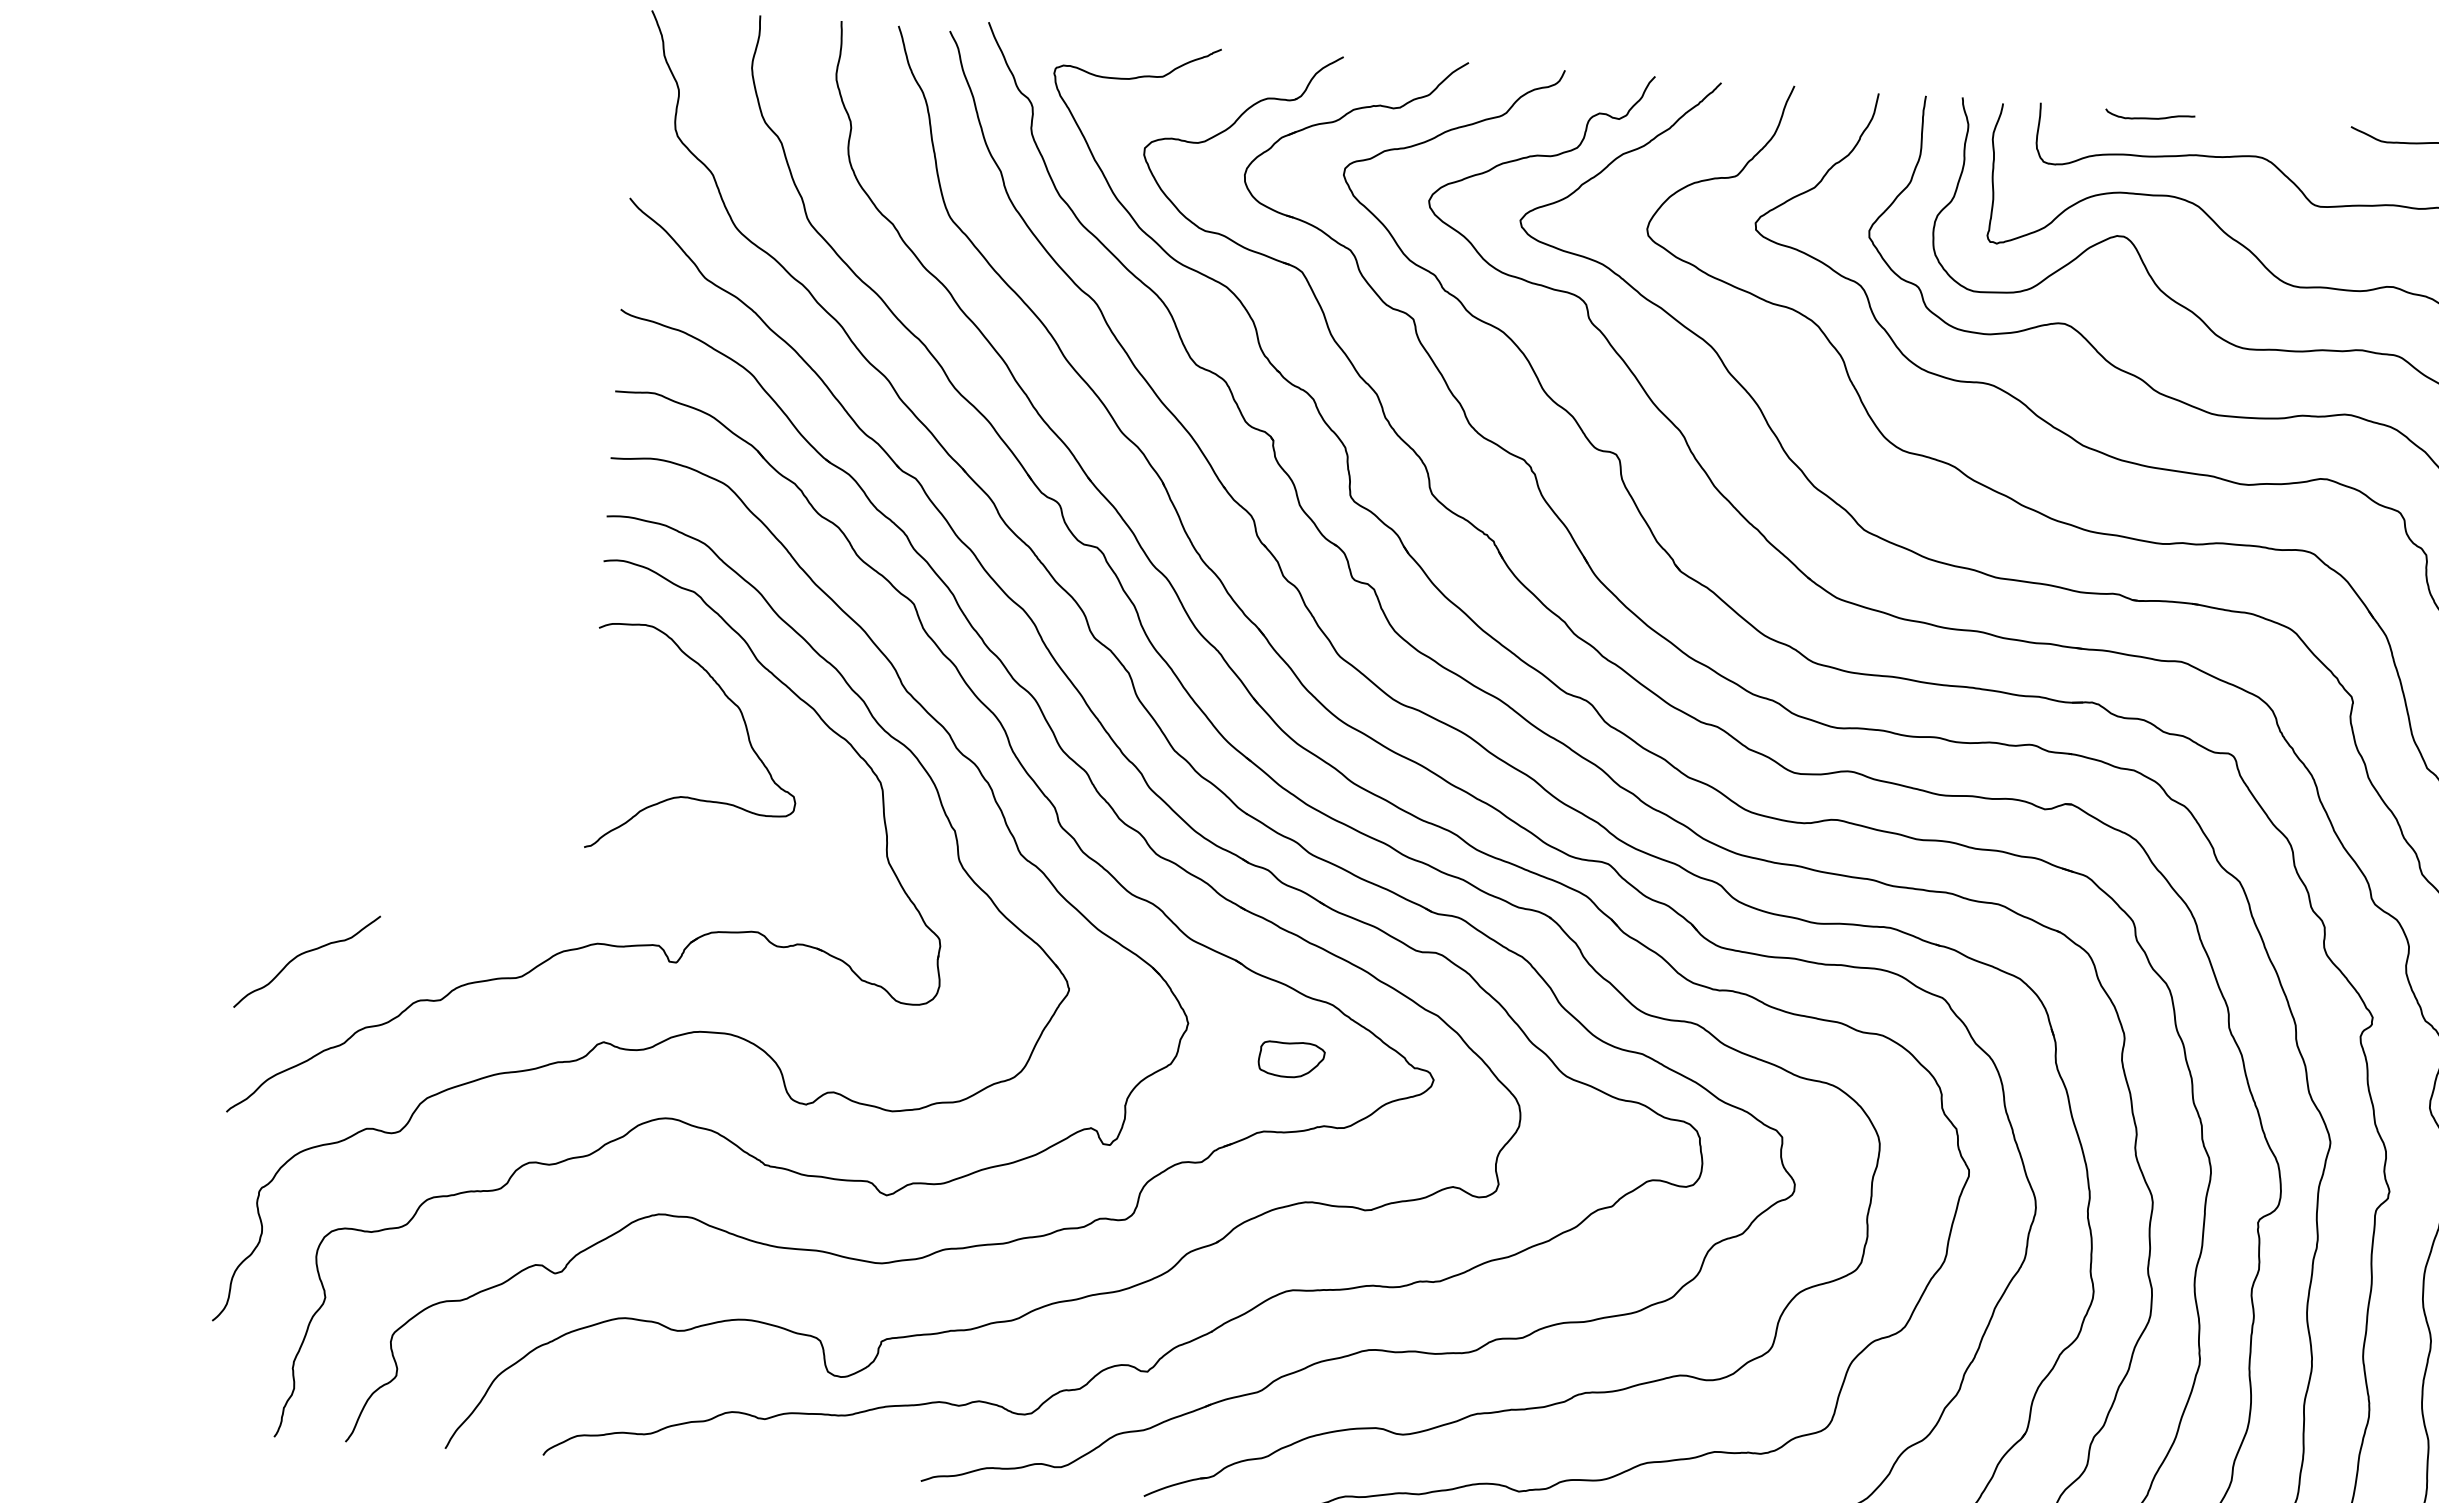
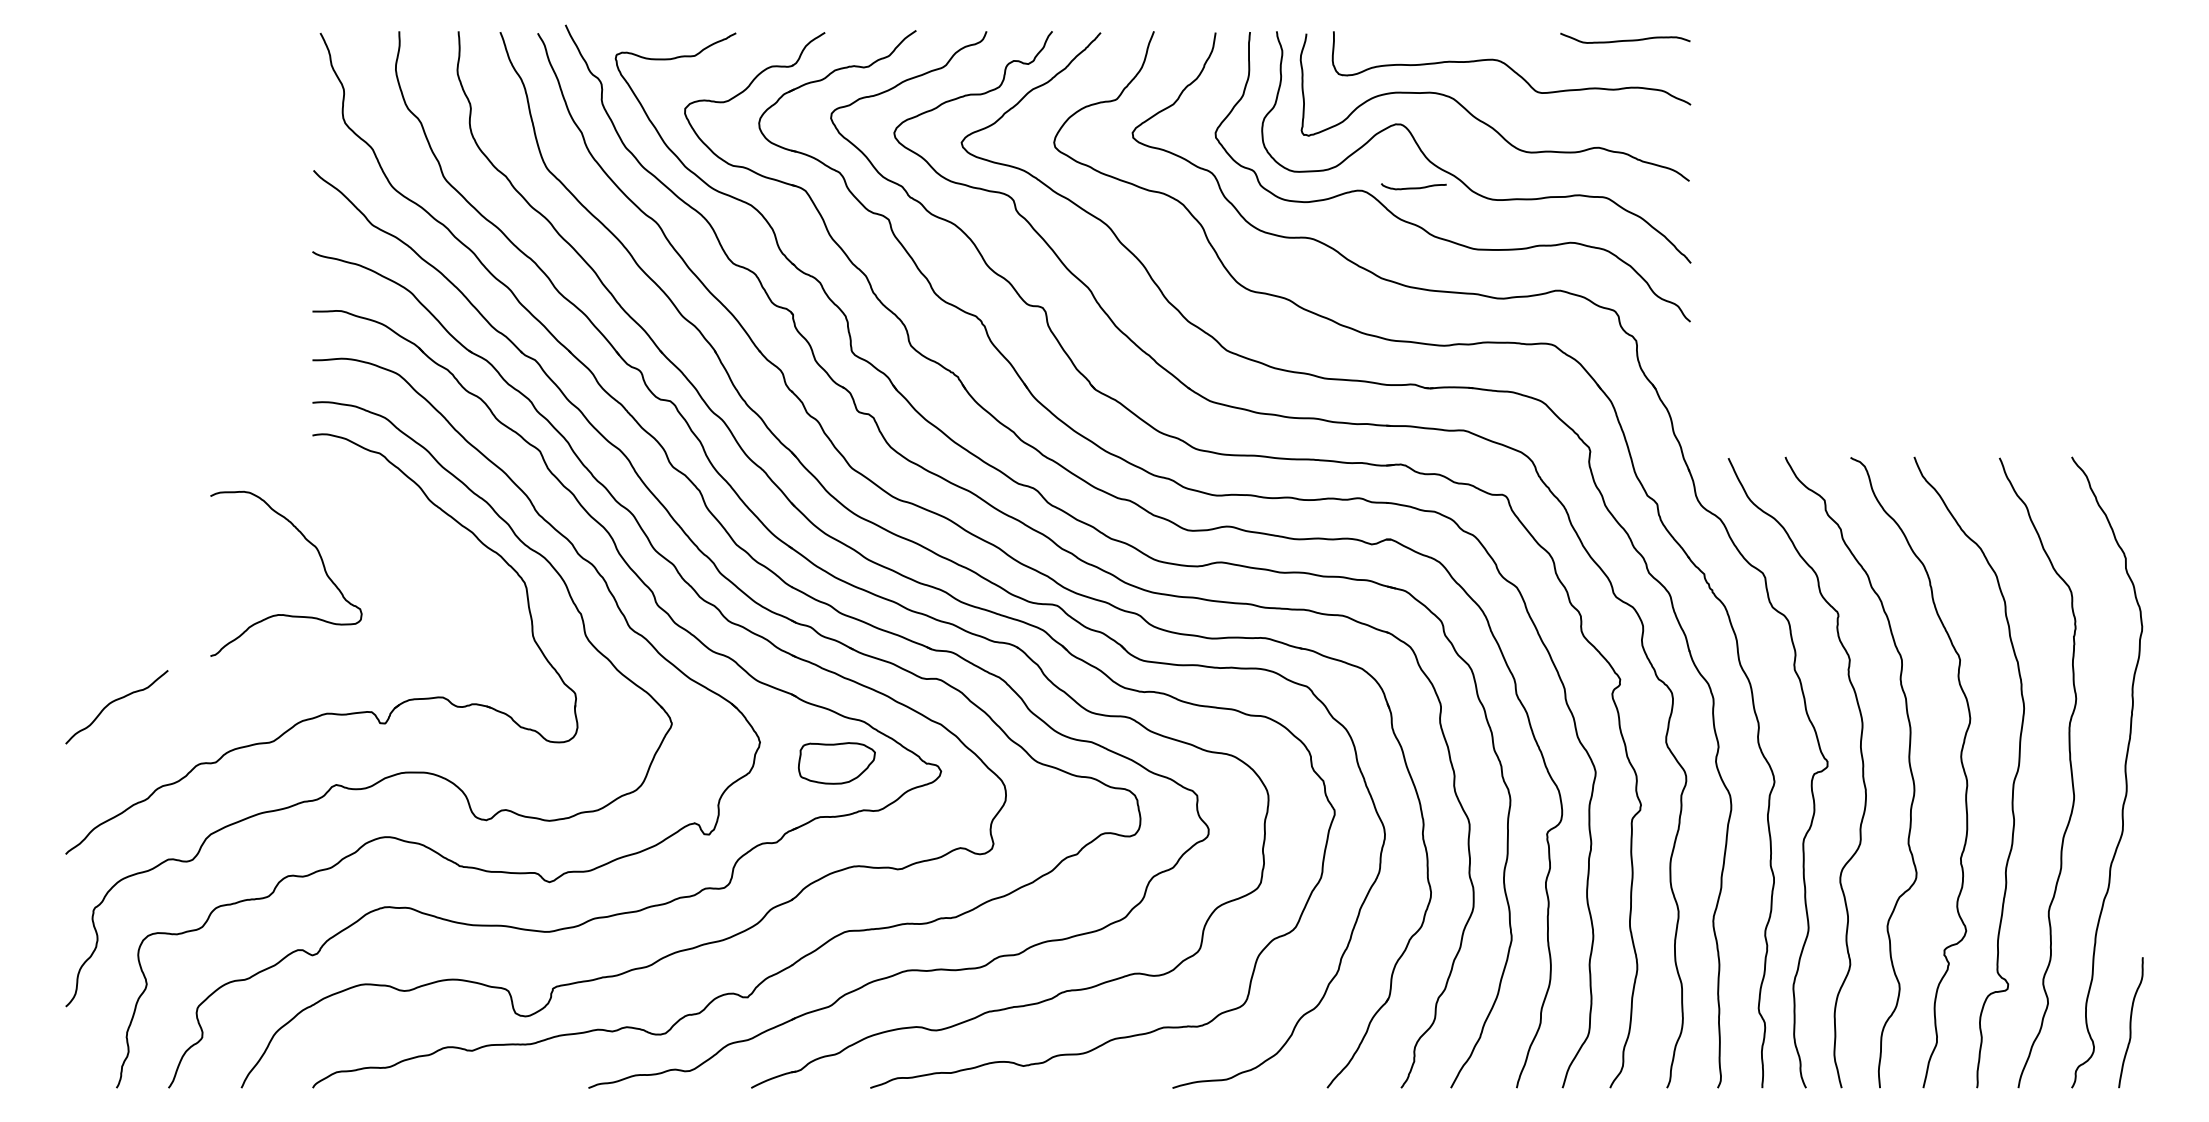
curve: (2149, 117) -> (1413, 187), moved
curve: (744, 729) -> (321, 562), moved
curve: (302, 955) -> (113, 702), moved
part: (1290, 1059) -> (836, 763), size x1.6

